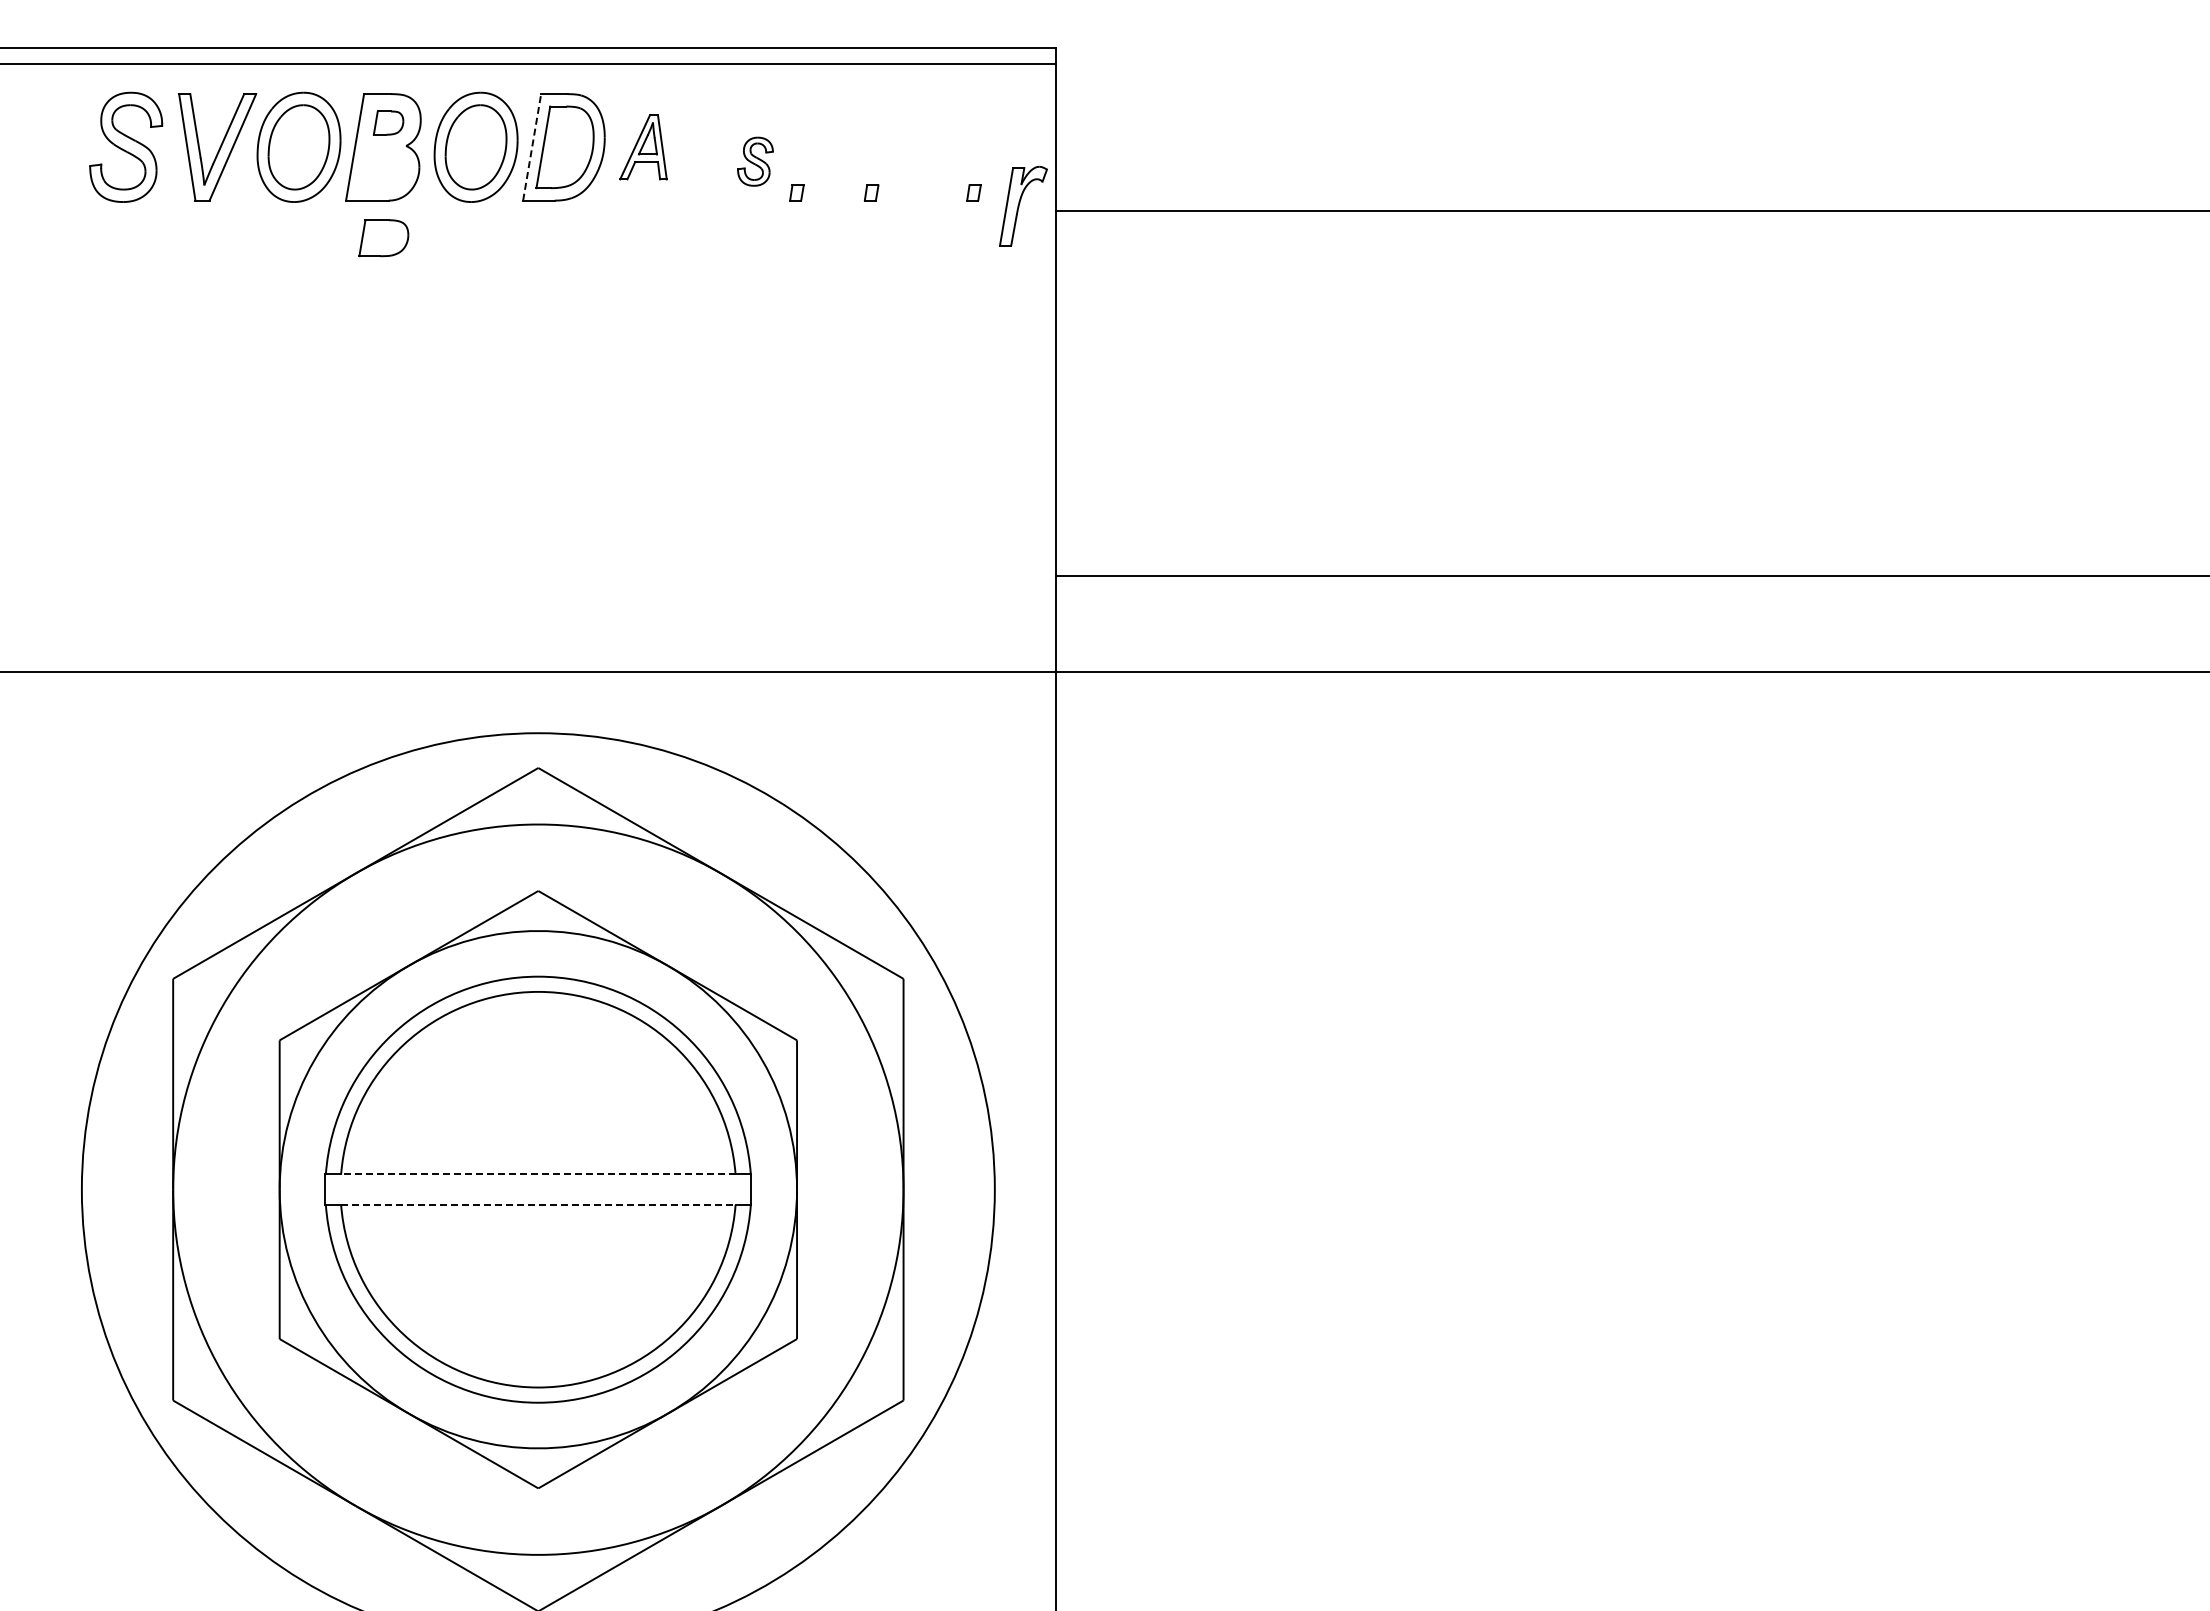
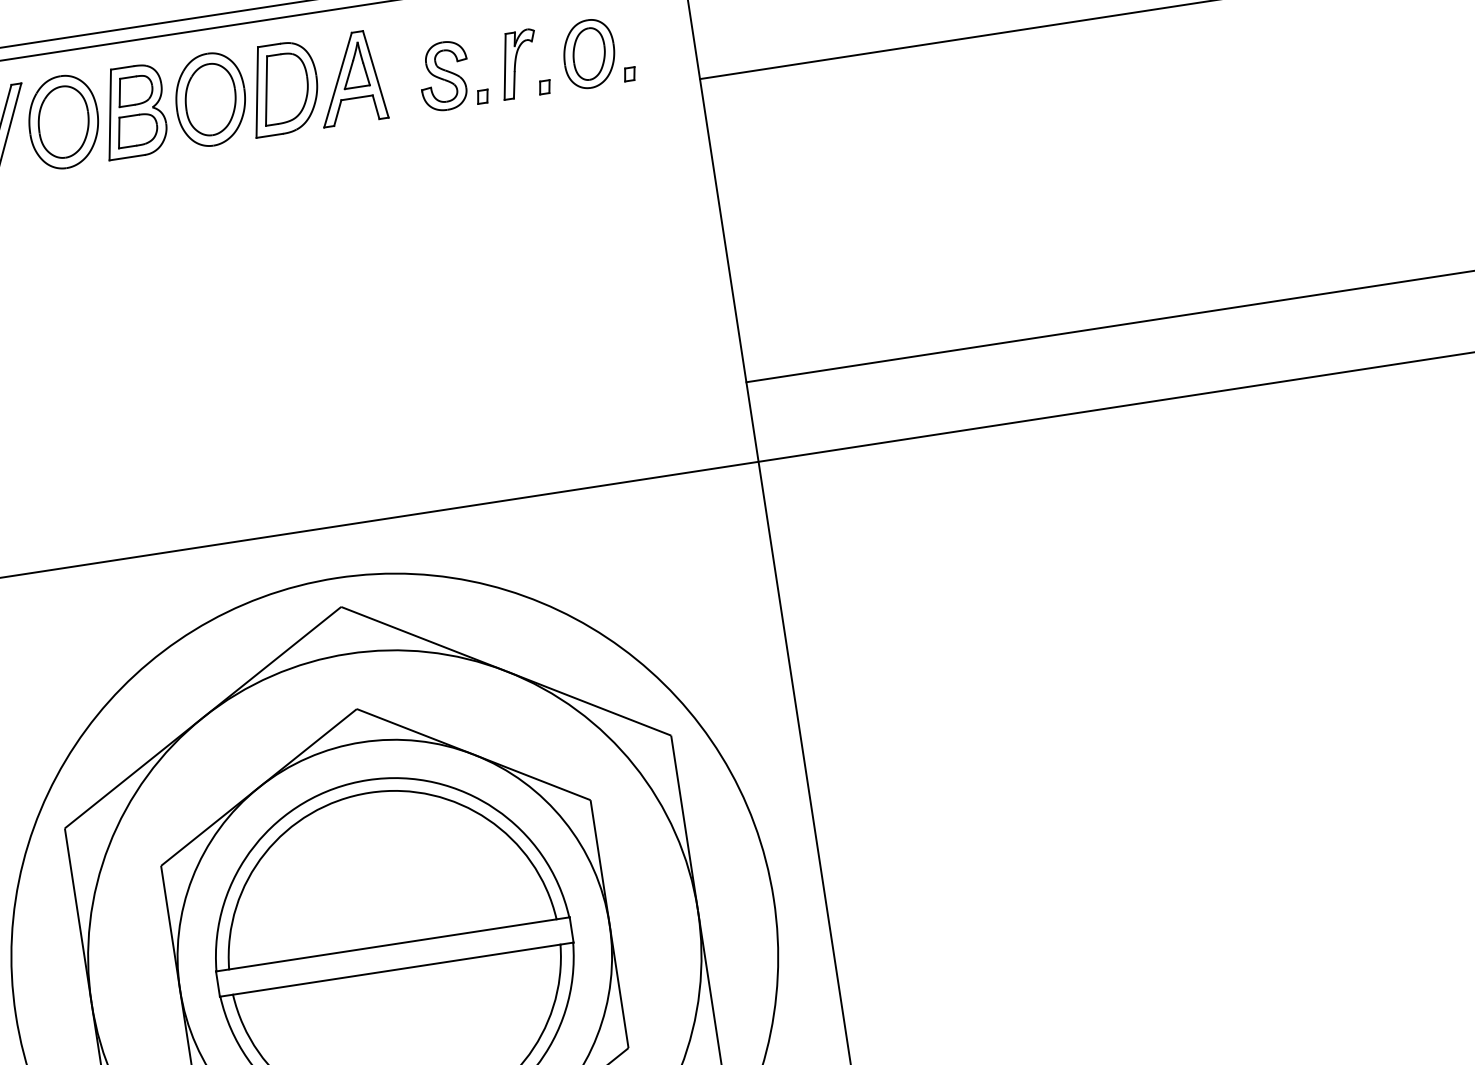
part: (388, 122) -> (134, 90), size x1.43
line: (532, 146) -> (257, 91), dashed -> solid
part: (643, 147) -> (349, 78), size x1.67
part: (755, 161) -> (444, 75), size x1.67
part: (929, 161) -> (588, 53), added
part: (1023, 205) -> (519, 63), moved
part: (383, 238) -> (136, 130), moved
line: (537, 1174) -> (392, 944), dashed -> solid
line: (538, 1204) -> (396, 969), dashed -> solid

